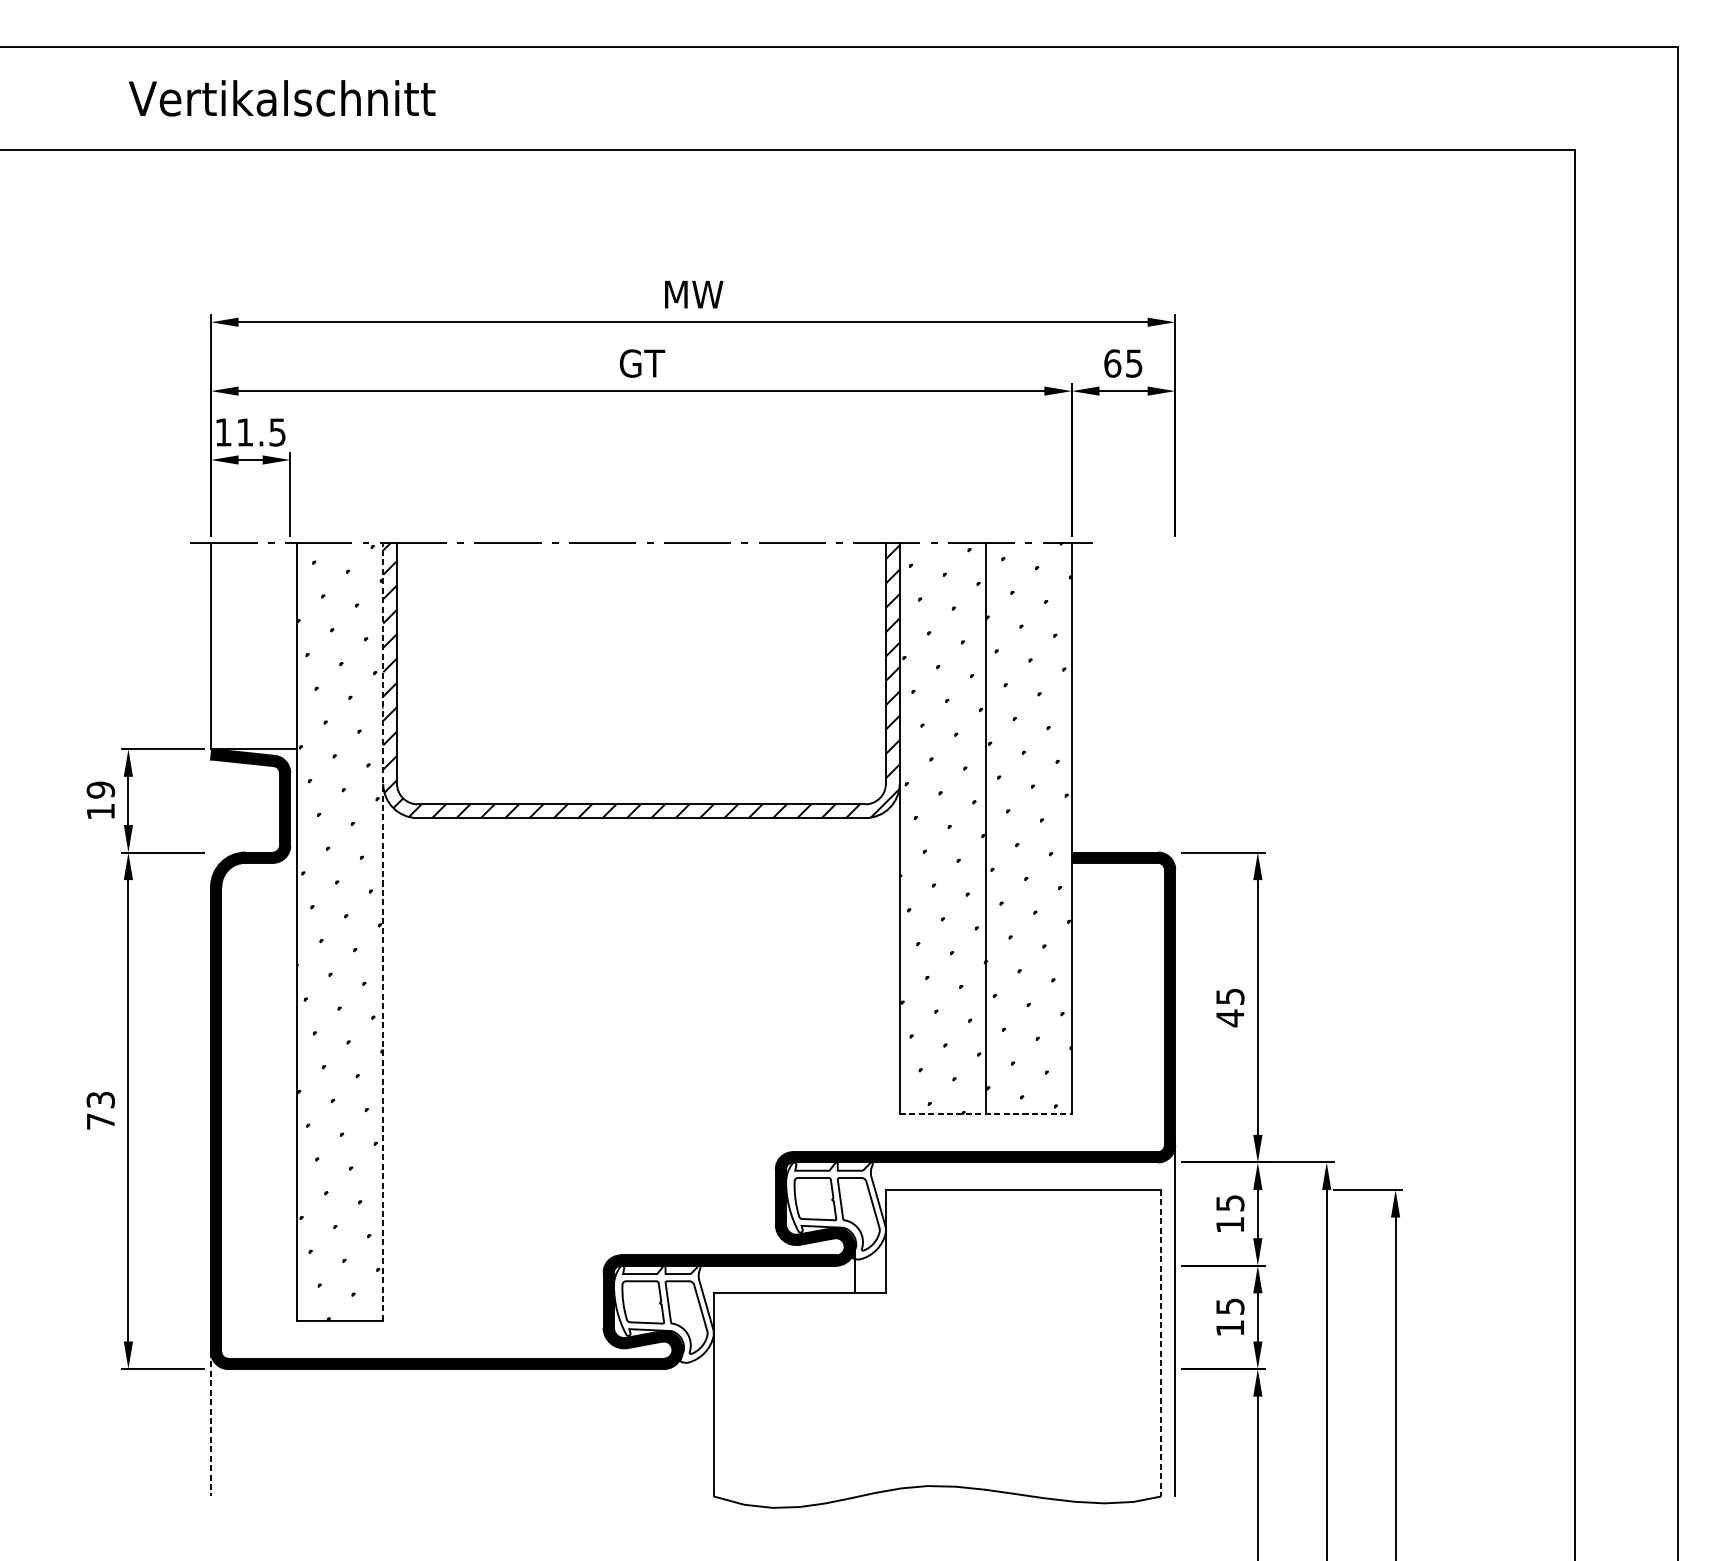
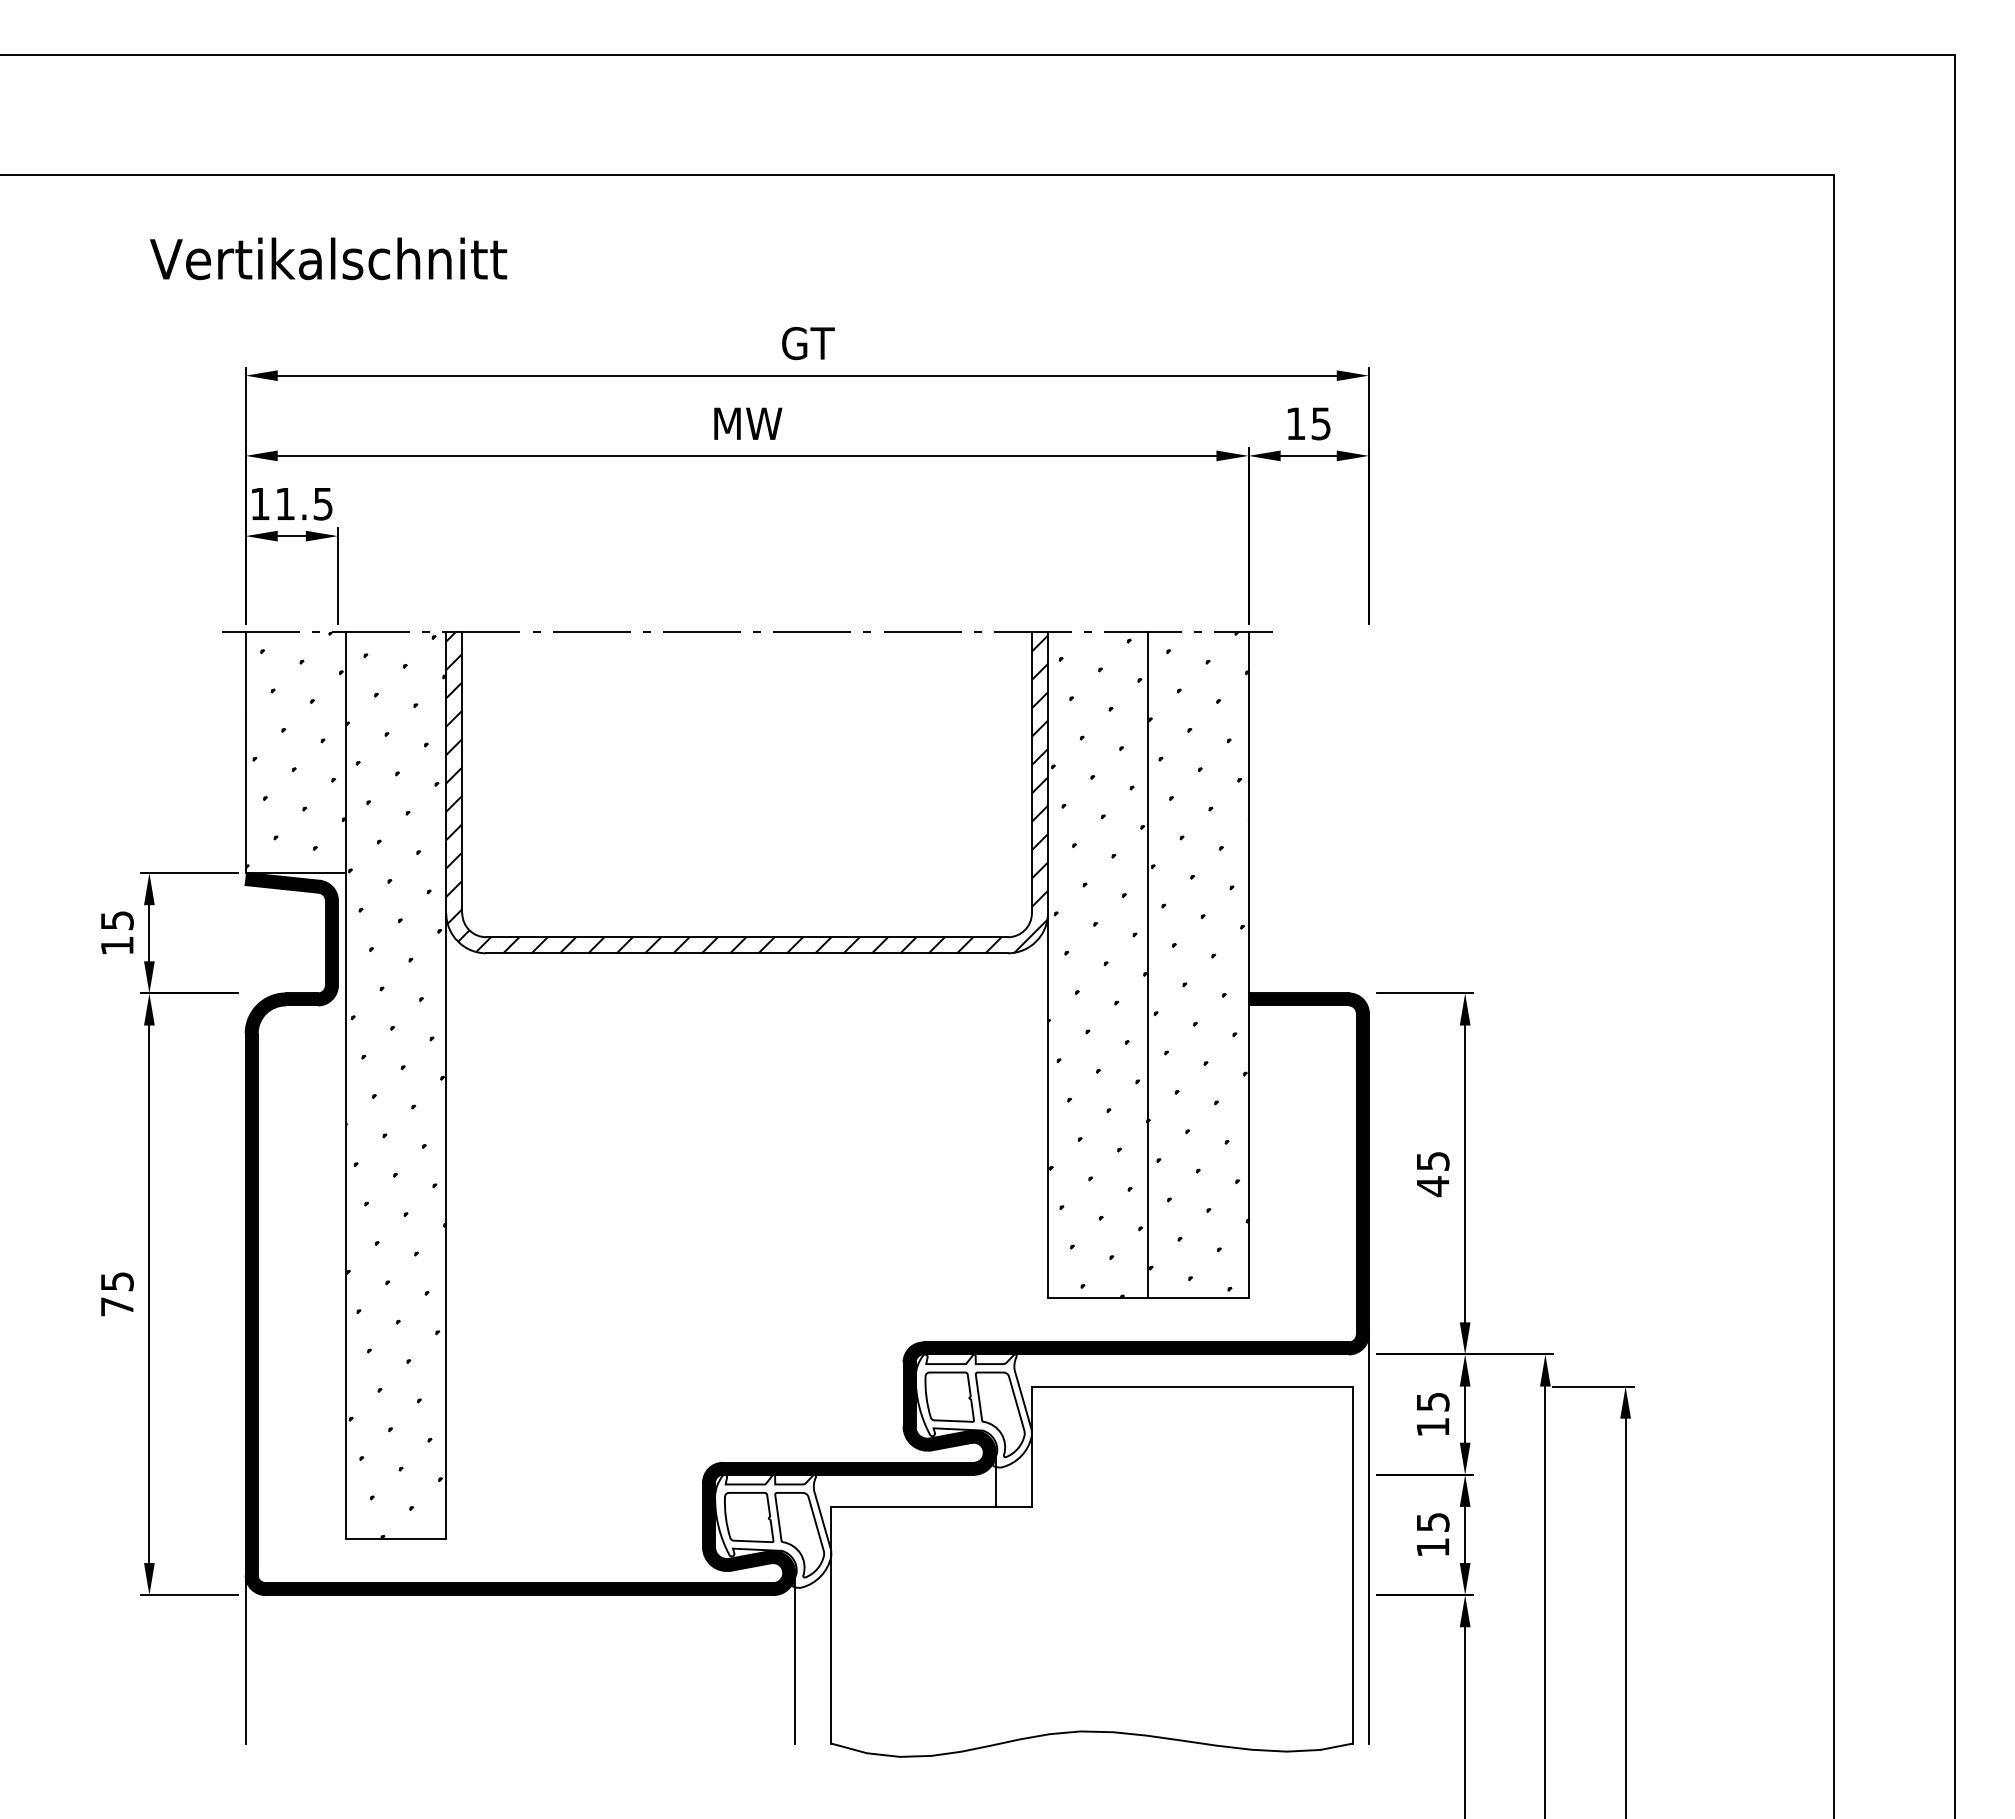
text: (282, 98) -> (328, 258), moved
text: (694, 294) -> (808, 343), MW -> GT
text: (642, 363) -> (748, 423), GT -> MW
text: (1113, 363) -> (1296, 423), 65 -> 15
hatch: (253, 644) -> (295, 750), added
text: (100, 789) -> (116, 920), 19 -> 15
line: (383, 931) -> (446, 1085), dashed -> solid
text: (100, 1099) -> (116, 1281), 73 -> 75
line: (986, 1114) -> (1148, 1298), dashed -> solid
line: (1161, 1343) -> (1352, 1565), dashed -> solid
line: (683, 1423) -> (795, 1658), added
line: (210, 1424) -> (245, 1659), dashed -> solid

